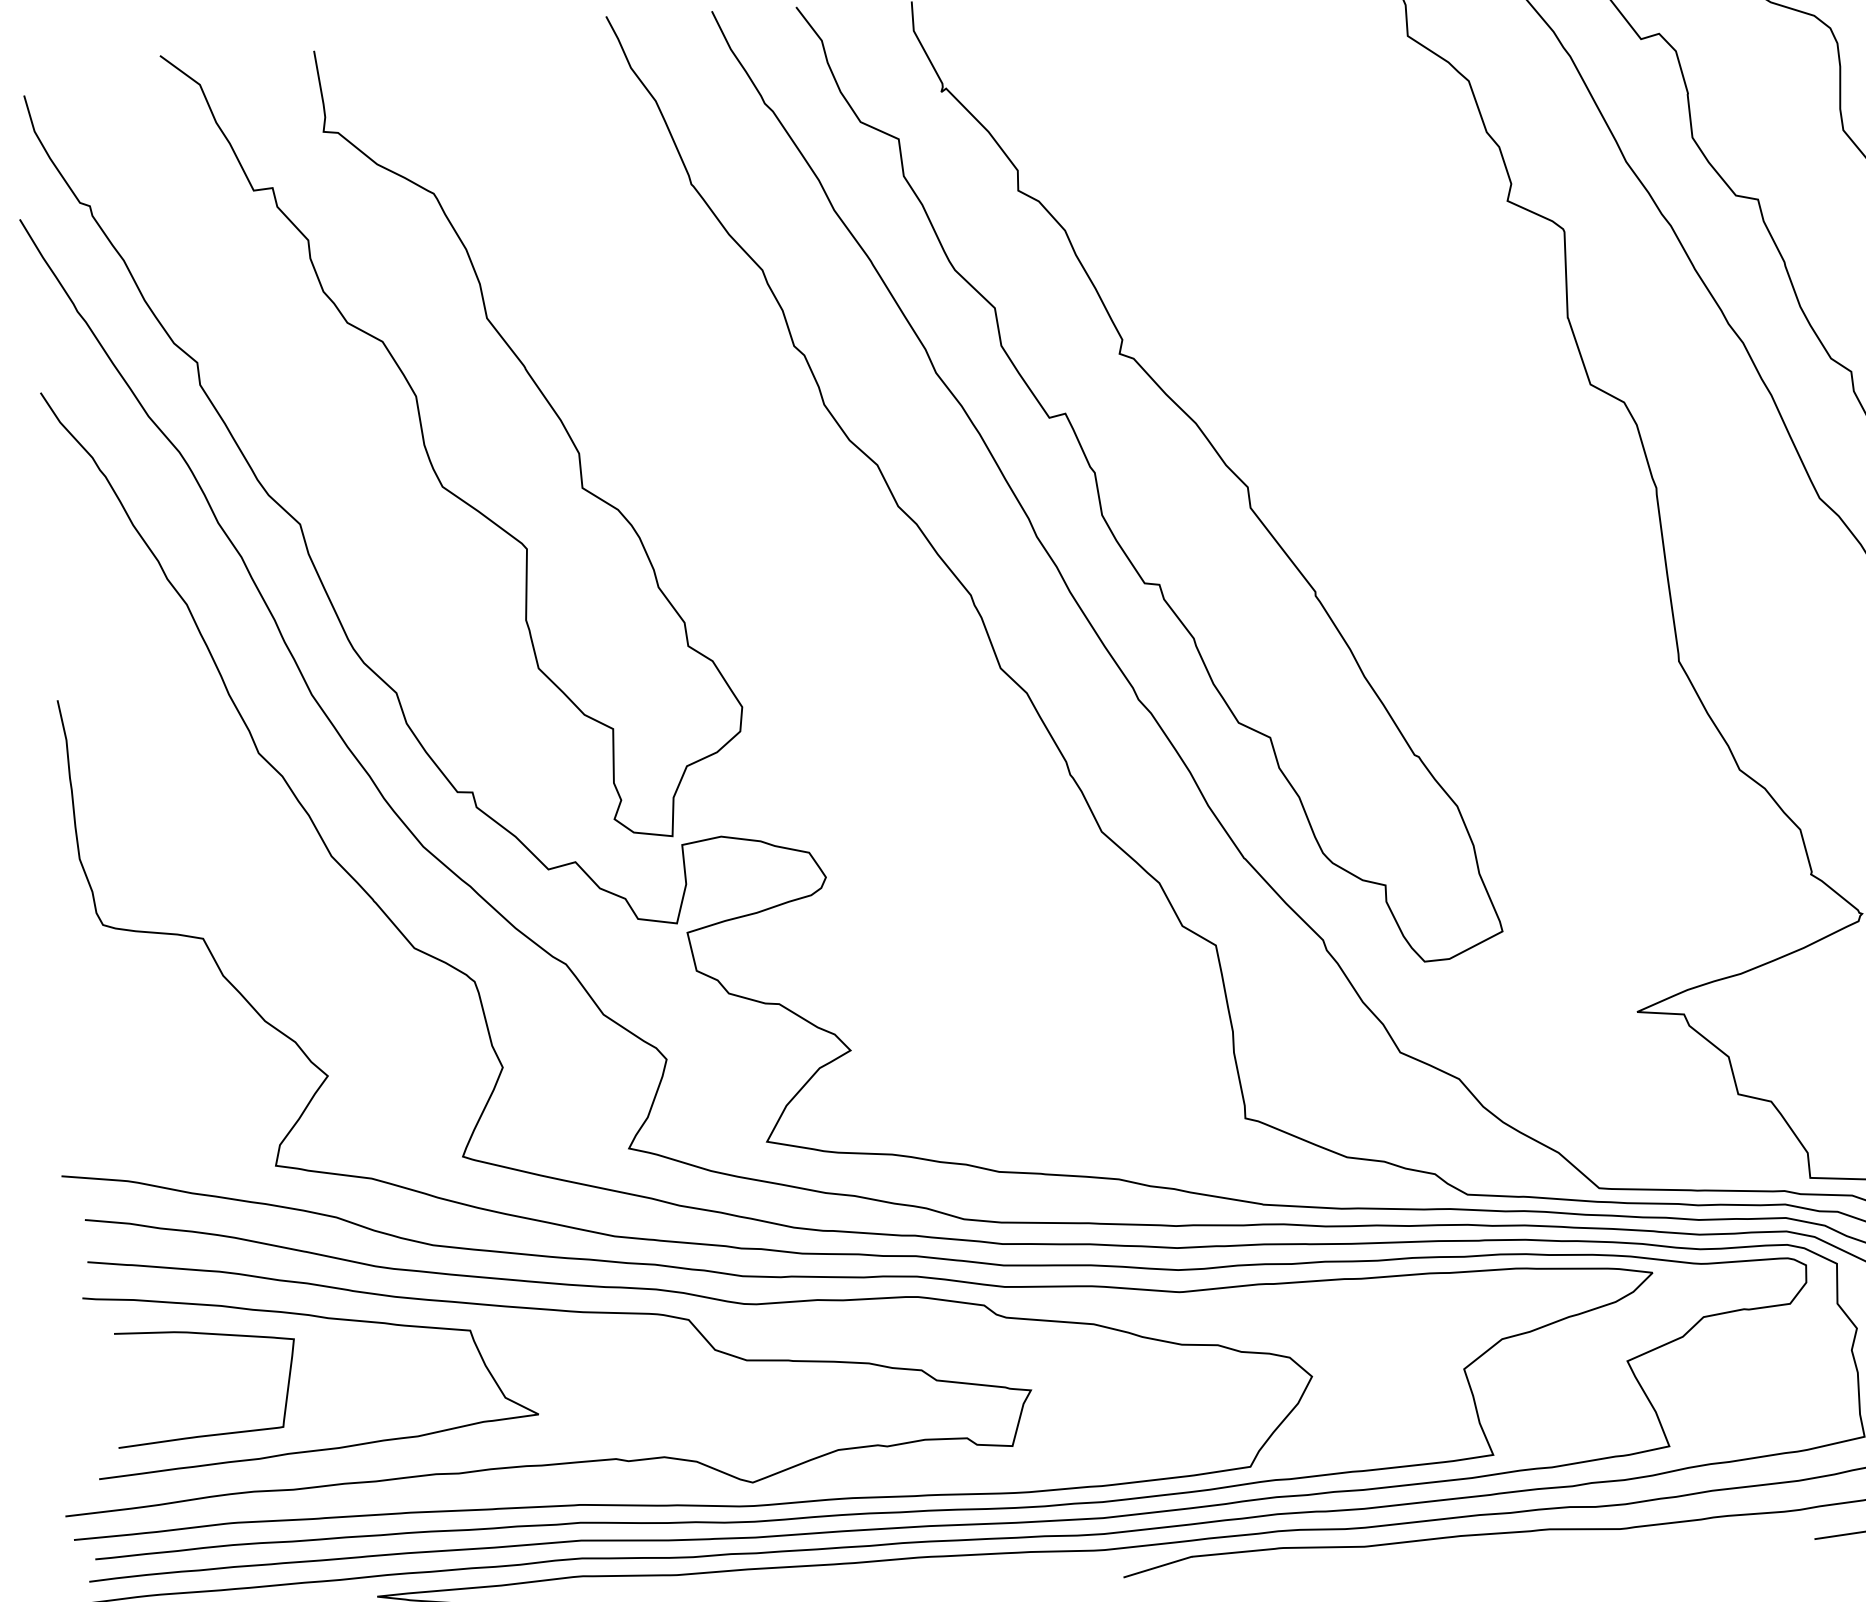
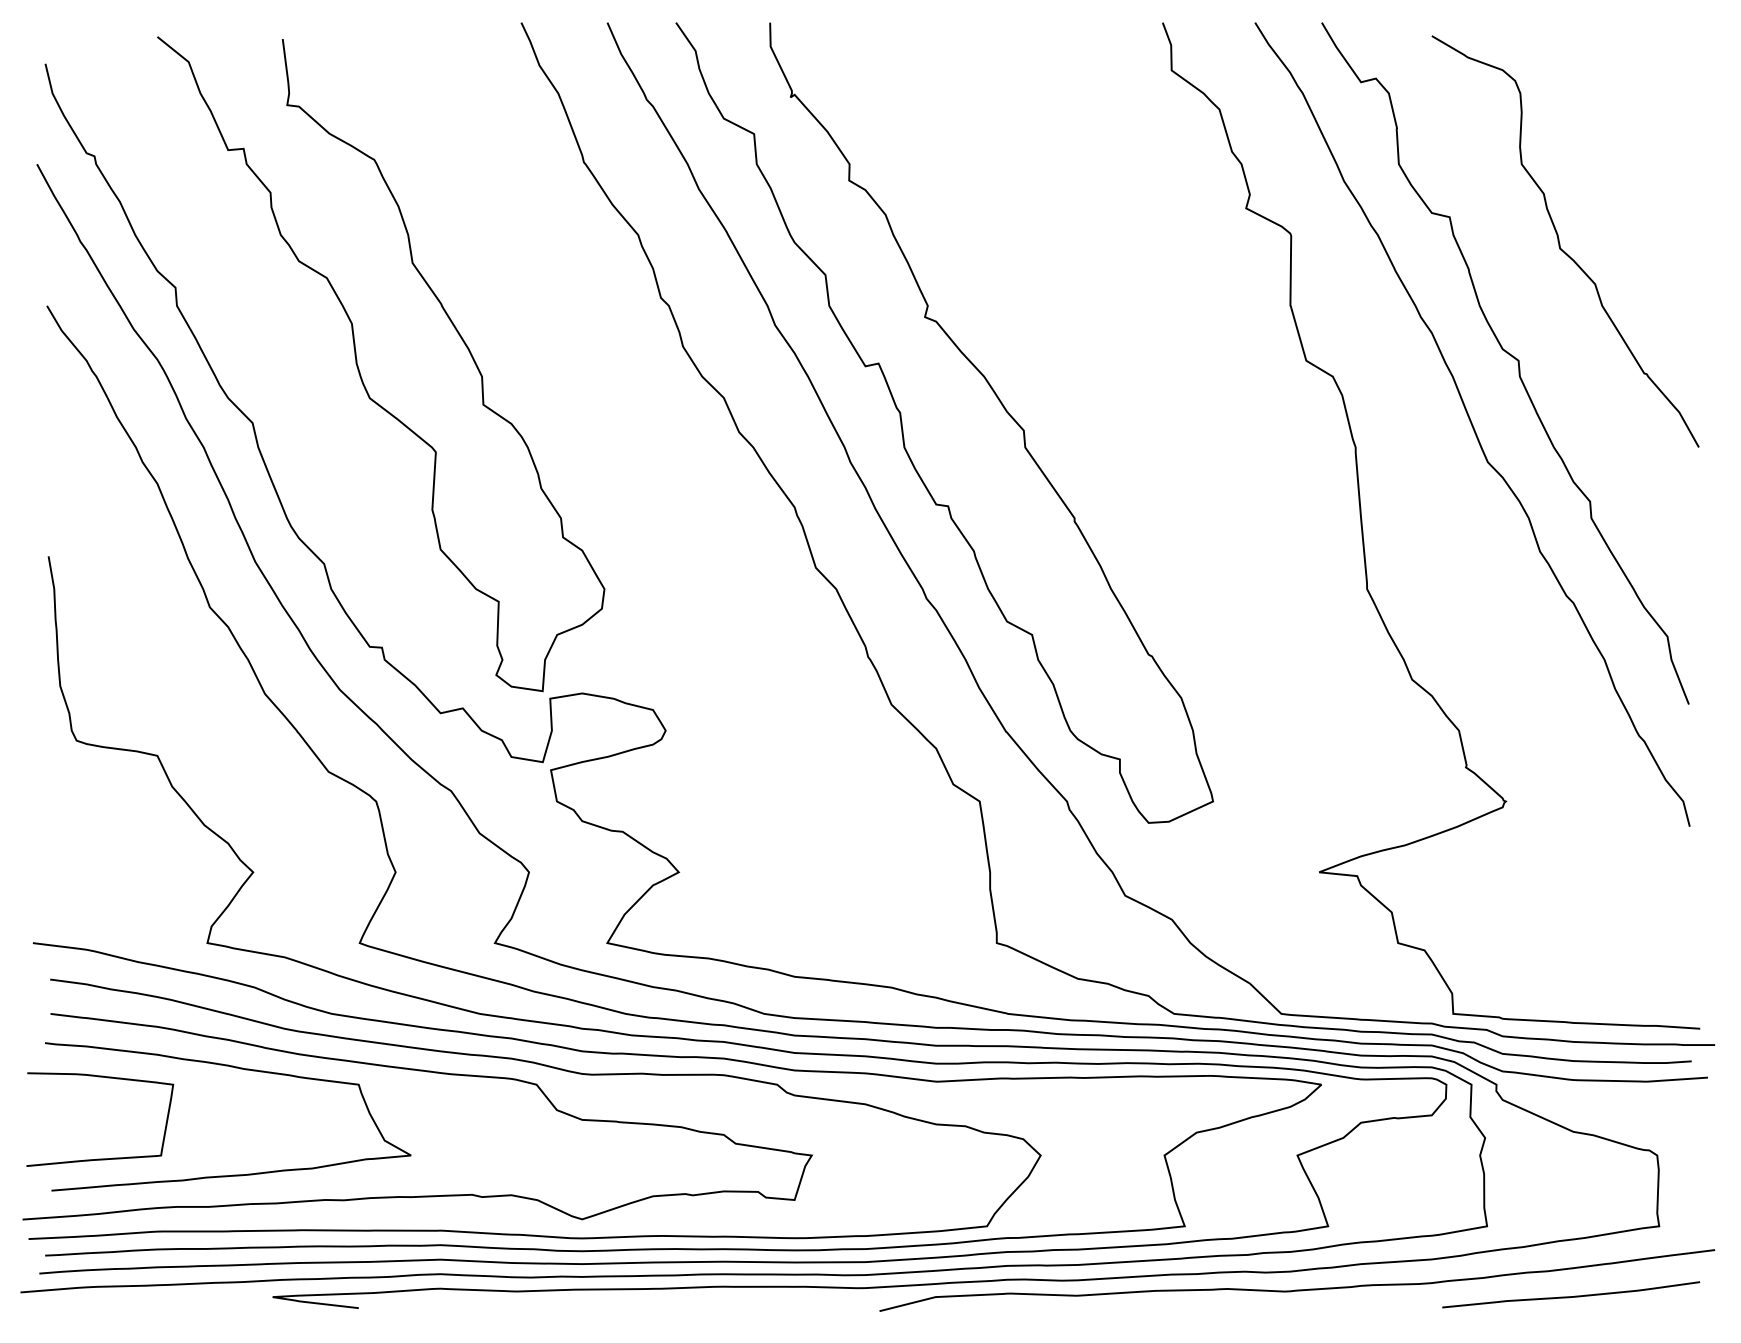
curve: (209, 1434) -> (100, 1158), moved

